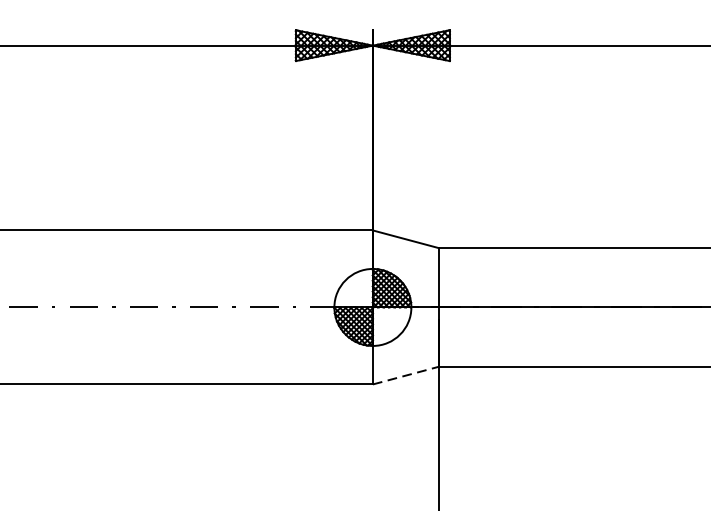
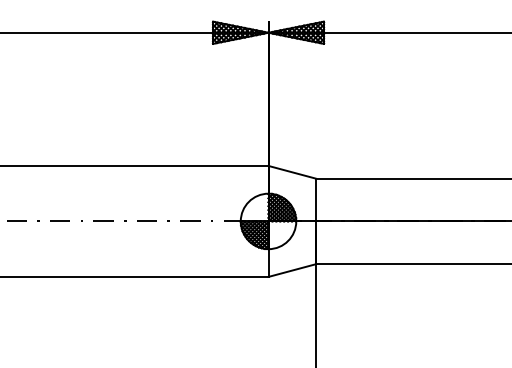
line: (406, 375) -> (292, 270), dashed -> solid

